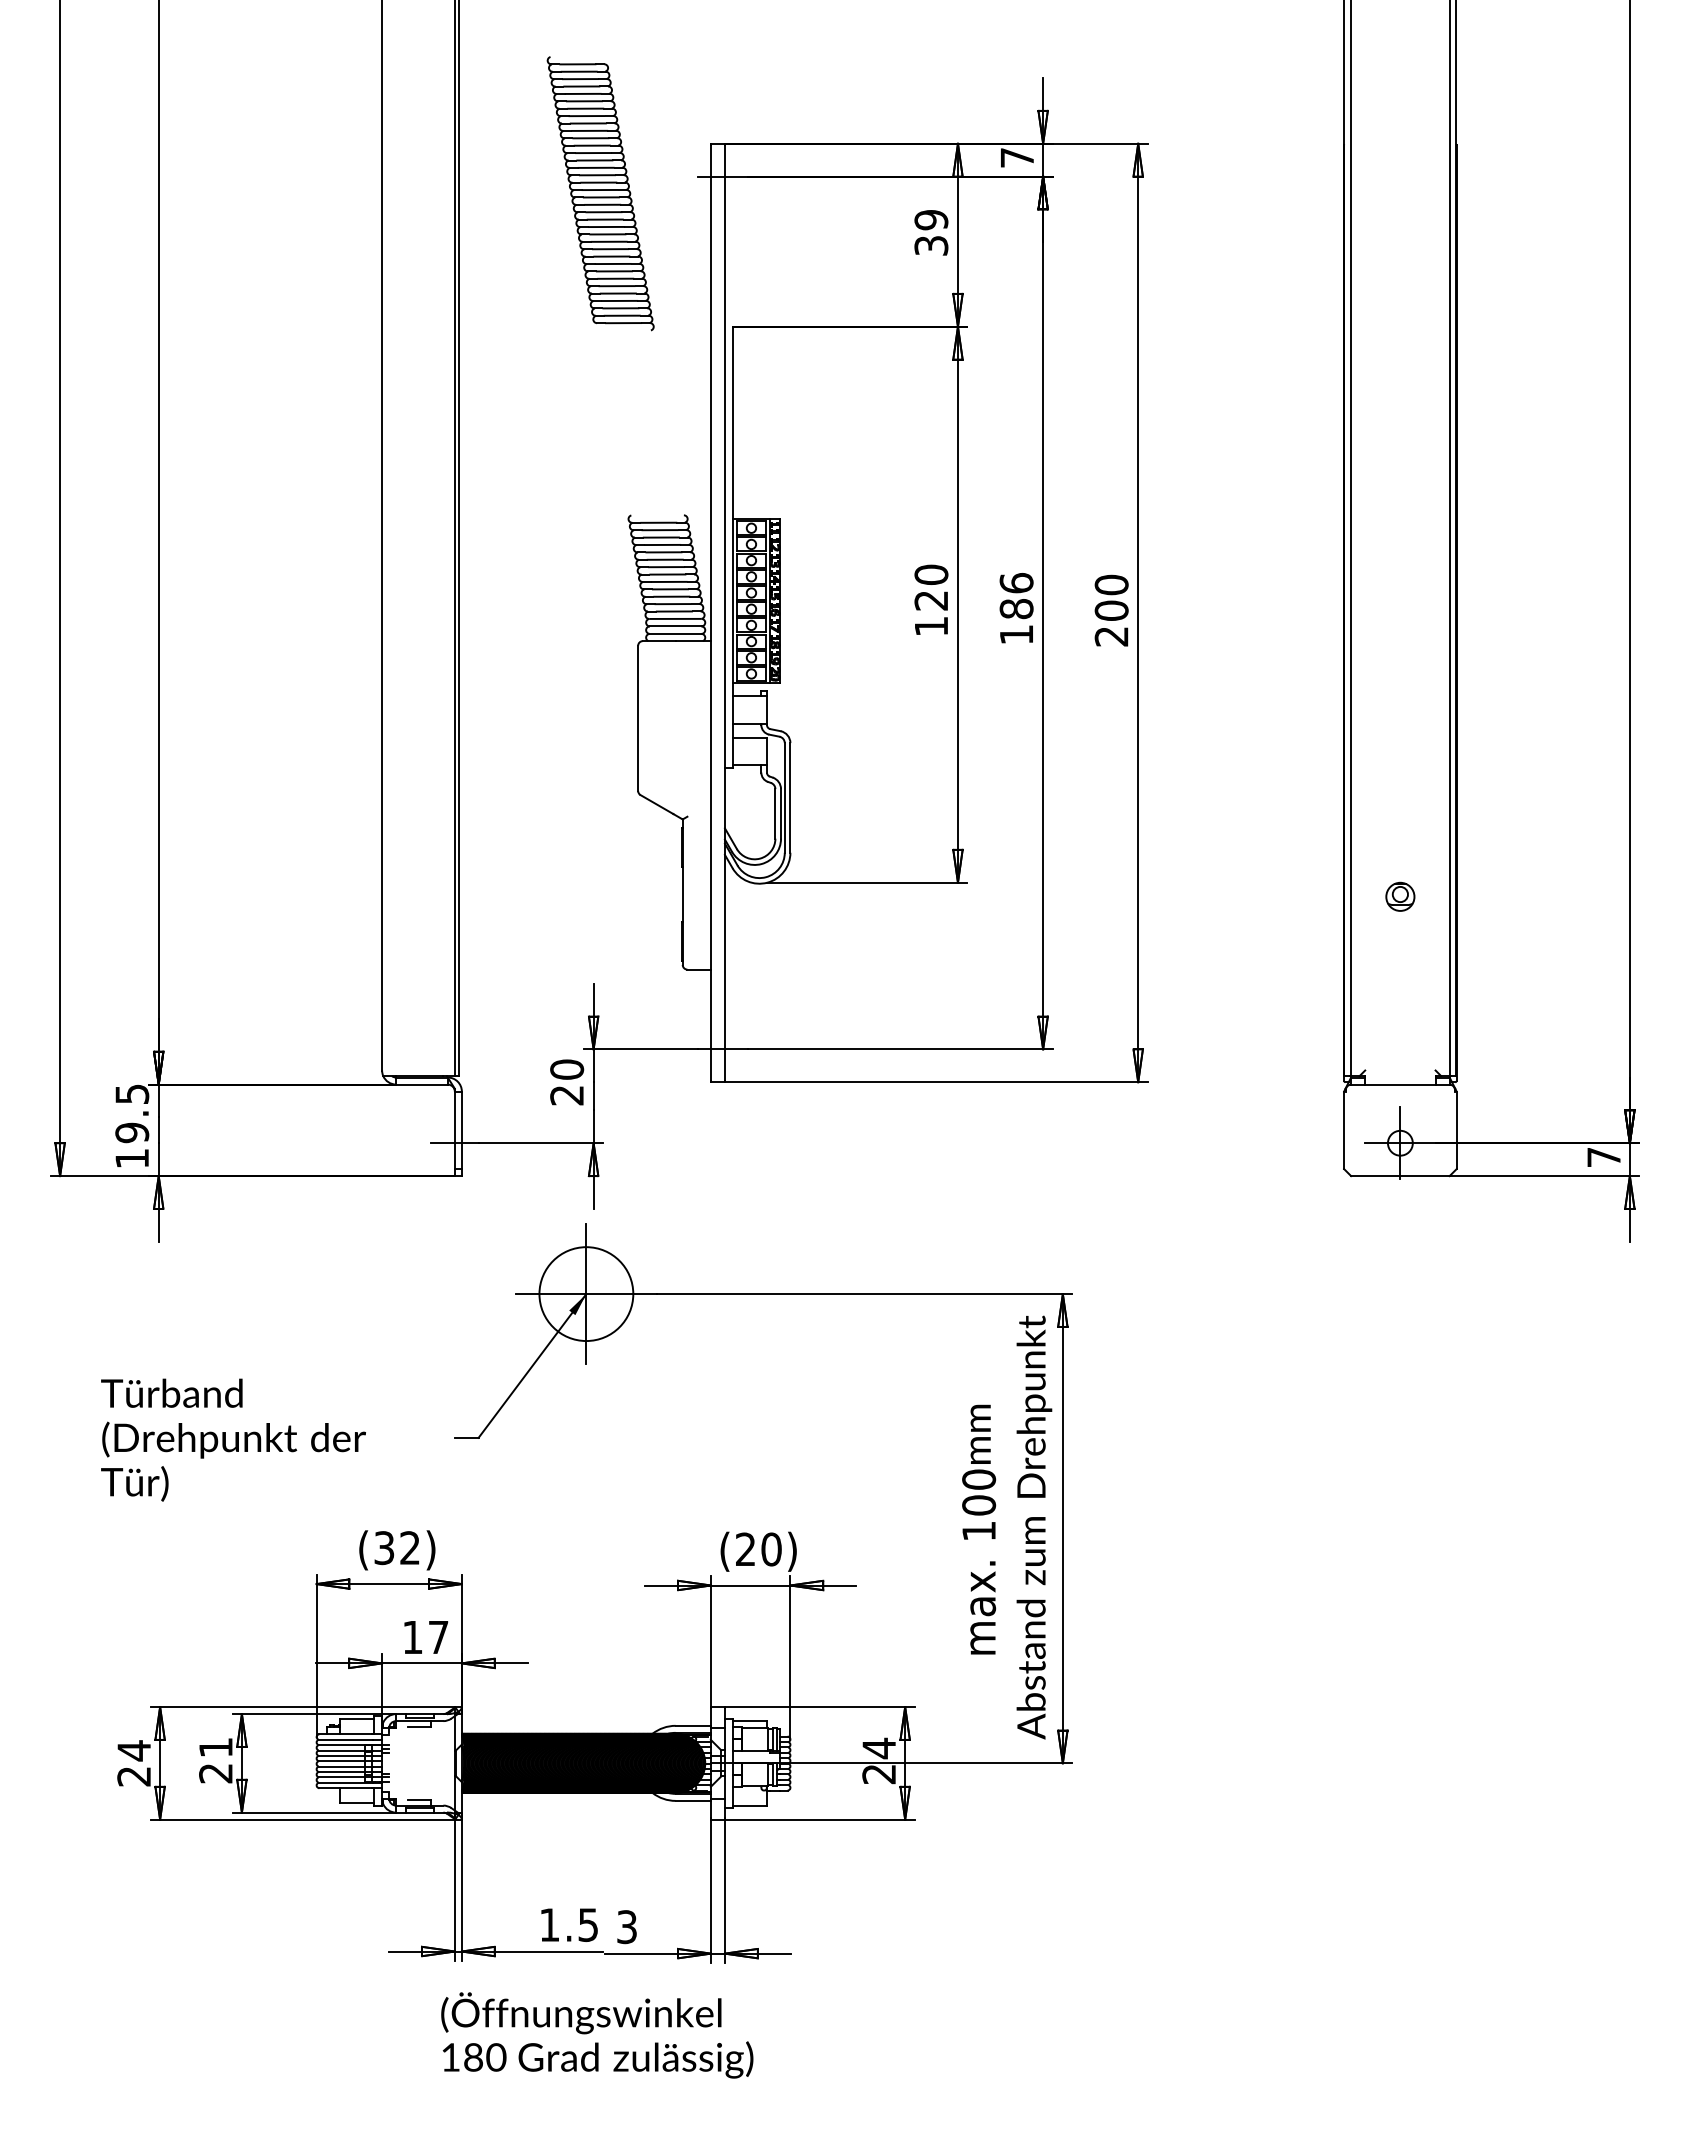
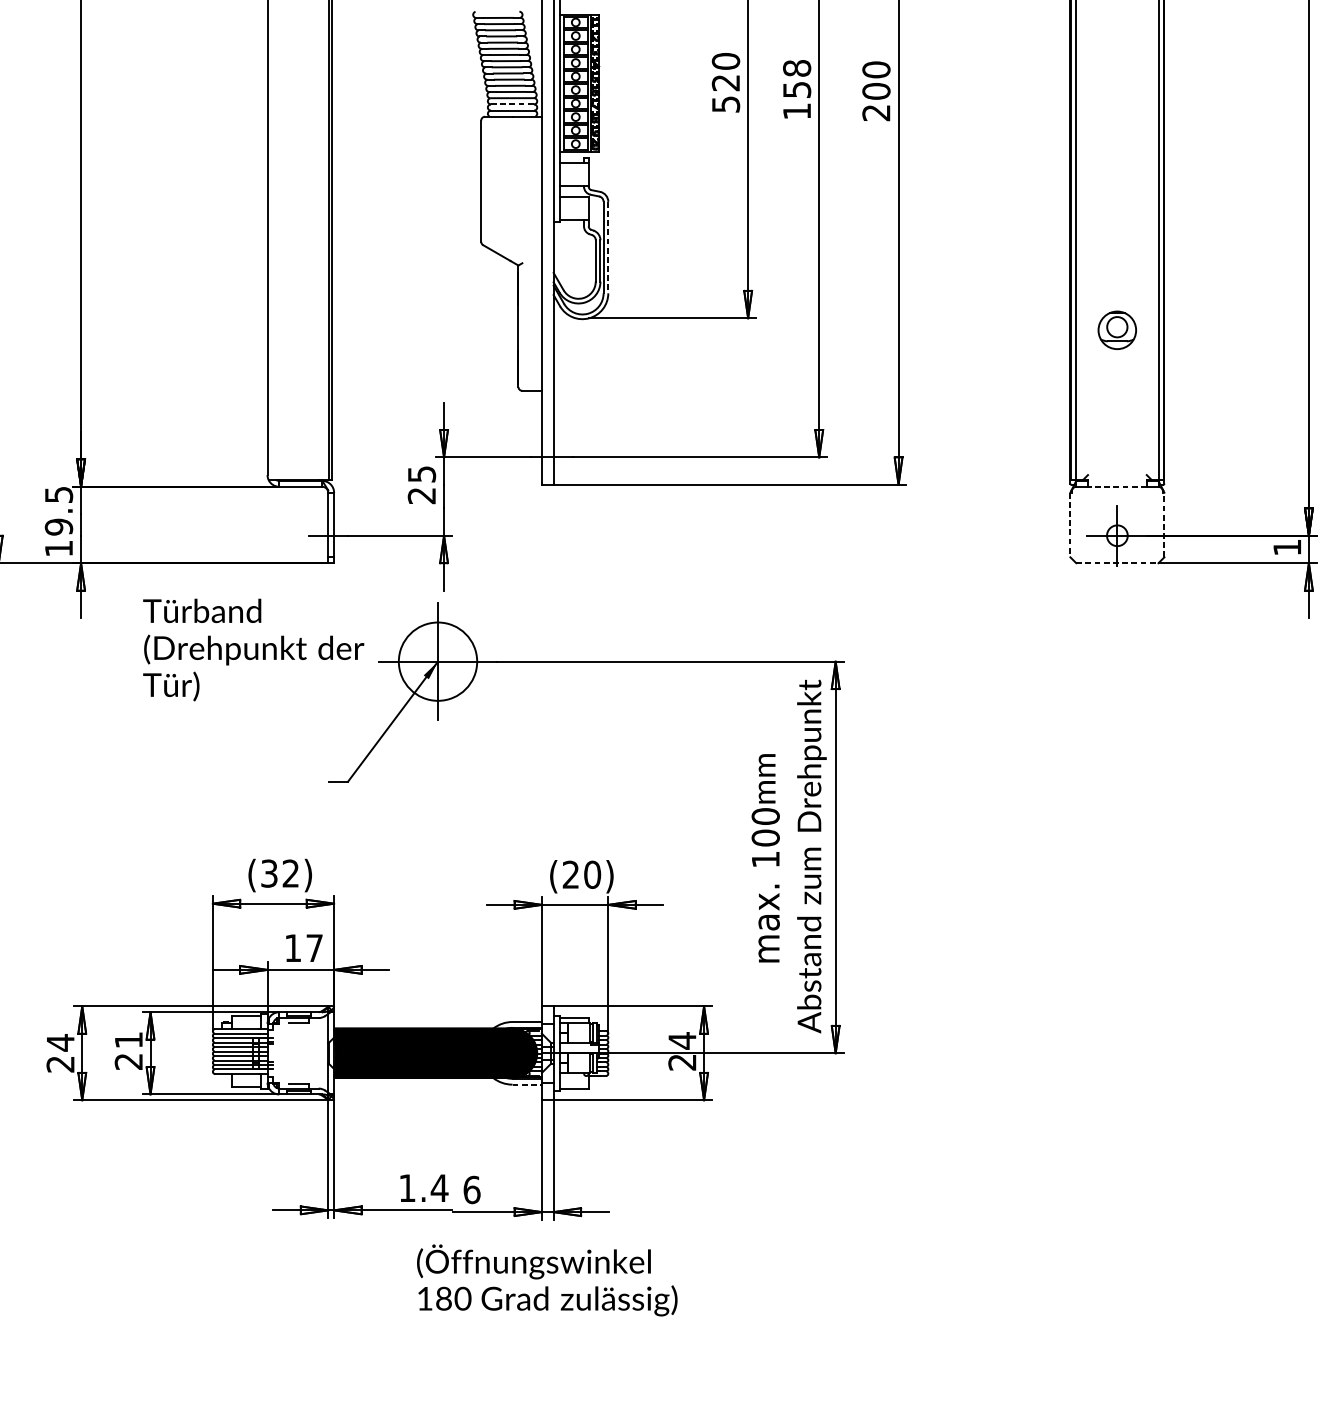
text: (1016, 596) -> (796, 79), 186 -> 158
line: (675, 626) -> (512, 104), solid -> dashed
text: (931, 626) -> (726, 104), 120 -> 520
line: (790, 797) -> (608, 247), solid -> dashed
part: (1400, 896) -> (1117, 329), size x1.6
text: (567, 1069) -> (422, 474), 20 -> 25
line: (1399, 1084) -> (1116, 486), solid -> dashed
line: (1344, 1130) -> (1070, 525), solid -> dashed
line: (1456, 1130) -> (1164, 525), solid -> dashed
text: (1603, 1157) -> (1286, 547), 7 -> 1
line: (1400, 1176) -> (1117, 563), solid -> dashed
text: (233, 1439) -> (253, 649), moved
line: (693, 1800) -> (527, 1084), solid -> dashed
text: (588, 1925) -> (439, 1188), 1.5 -> 1.4
text: (627, 1927) -> (472, 1190), 3 -> 6
text: (597, 2035) -> (547, 1280), moved

